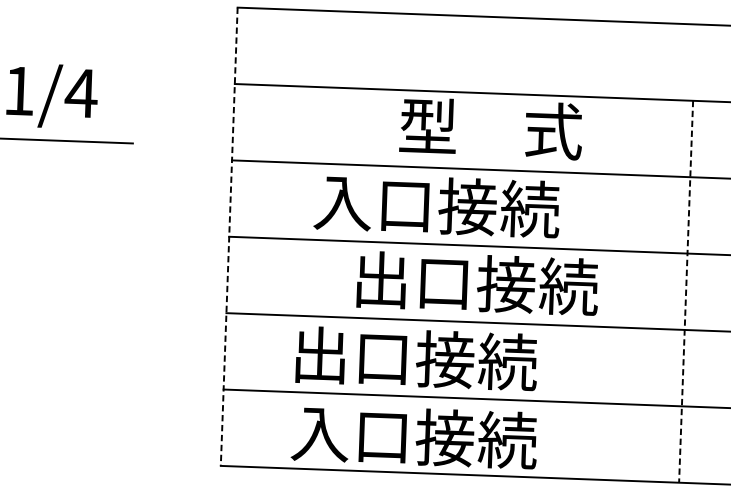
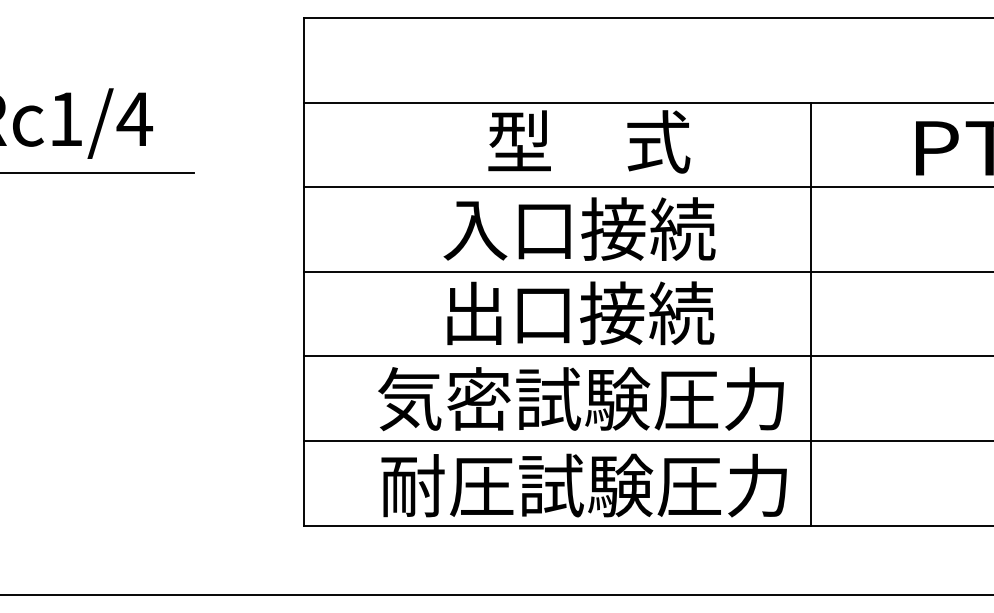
text: (436, 205) -> (579, 228), moved
line: (229, 236) -> (304, 271), dashed -> solid
line: (686, 292) -> (811, 314), dashed -> solid
text: (474, 361) -> (580, 399), 出口接続 -> 気密試験圧力
text: (474, 438) -> (583, 485), 入口接続 -> 耐圧試験圧力

